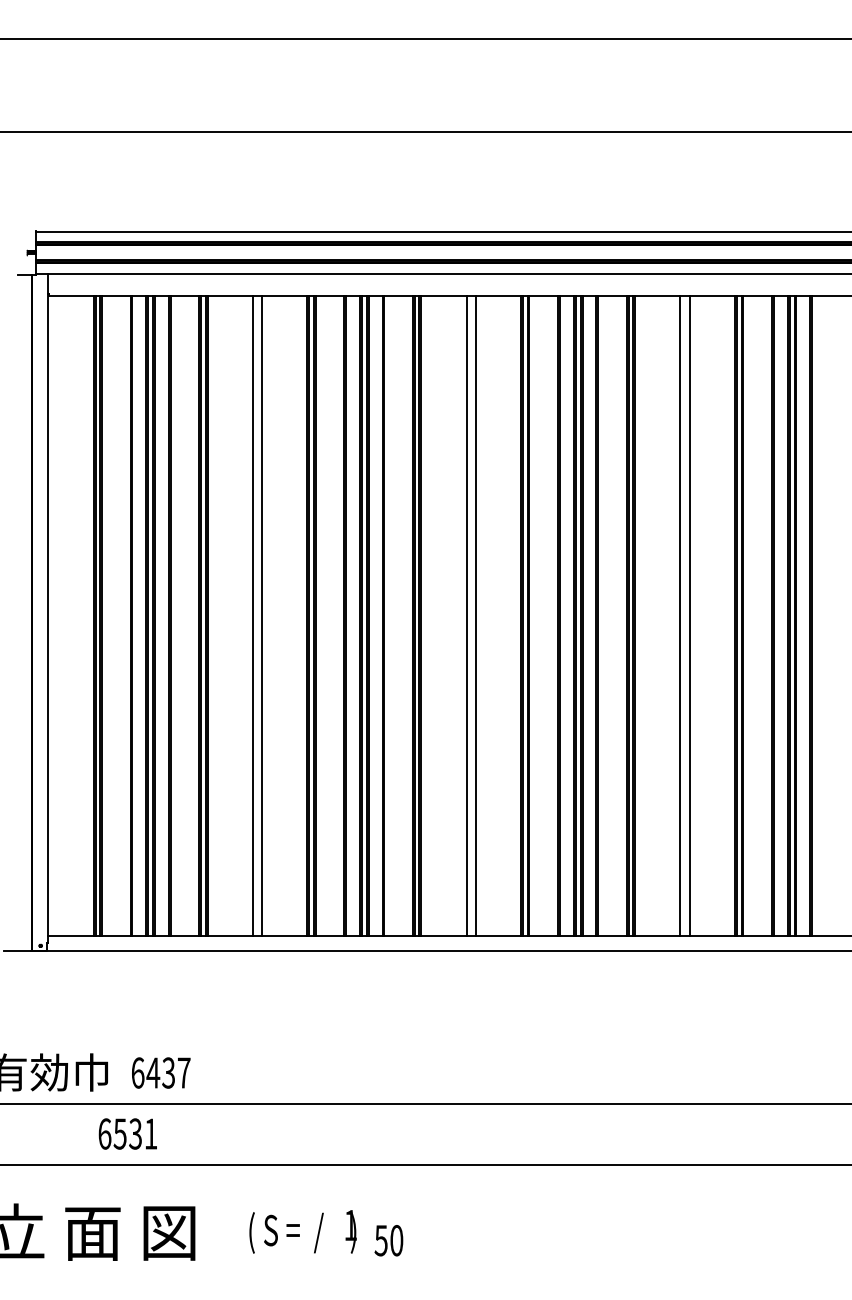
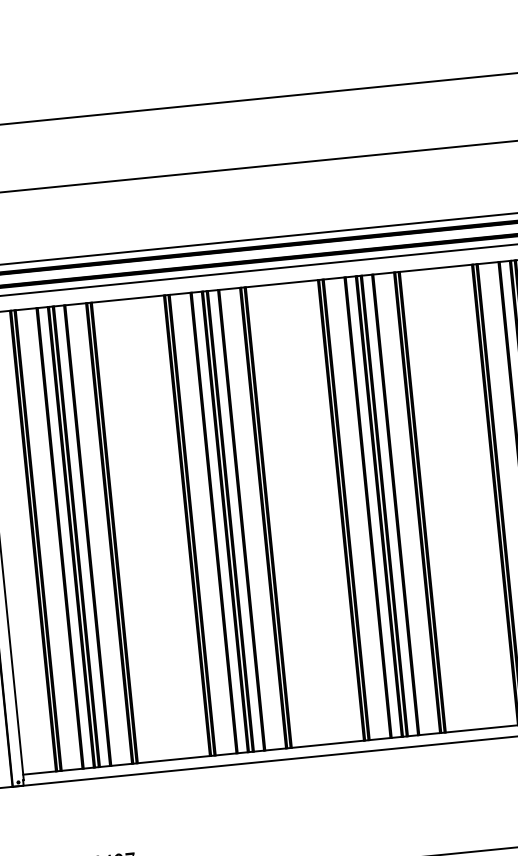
line: (252, 615) -> (147, 529), removed
line: (262, 615) -> (154, 528), removed
line: (466, 615) -> (301, 513), removed
line: (476, 615) -> (308, 513), removed
line: (680, 615) -> (455, 498), removed
line: (689, 615) -> (461, 497), removed

